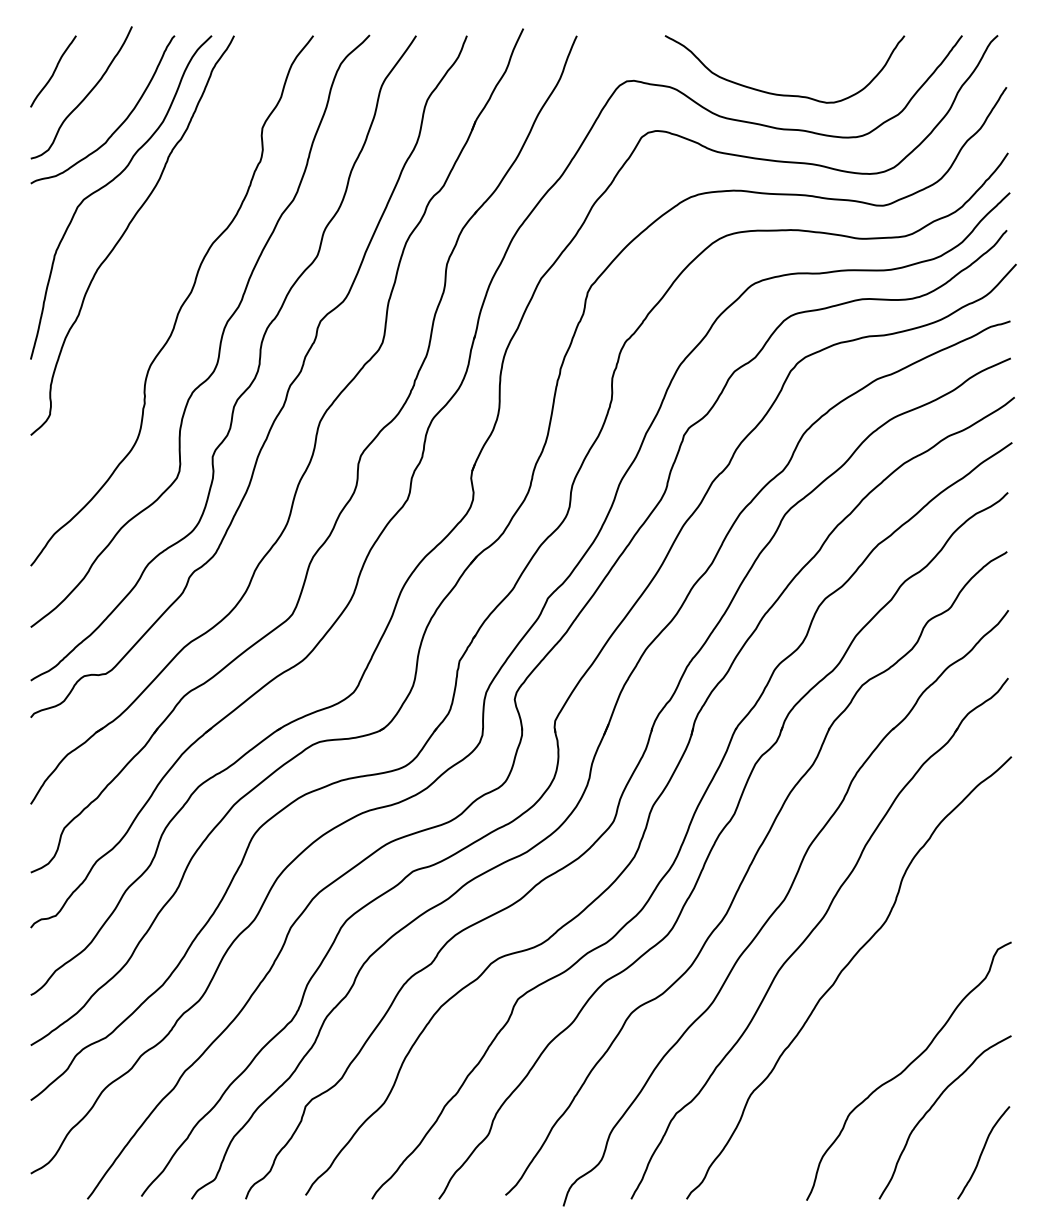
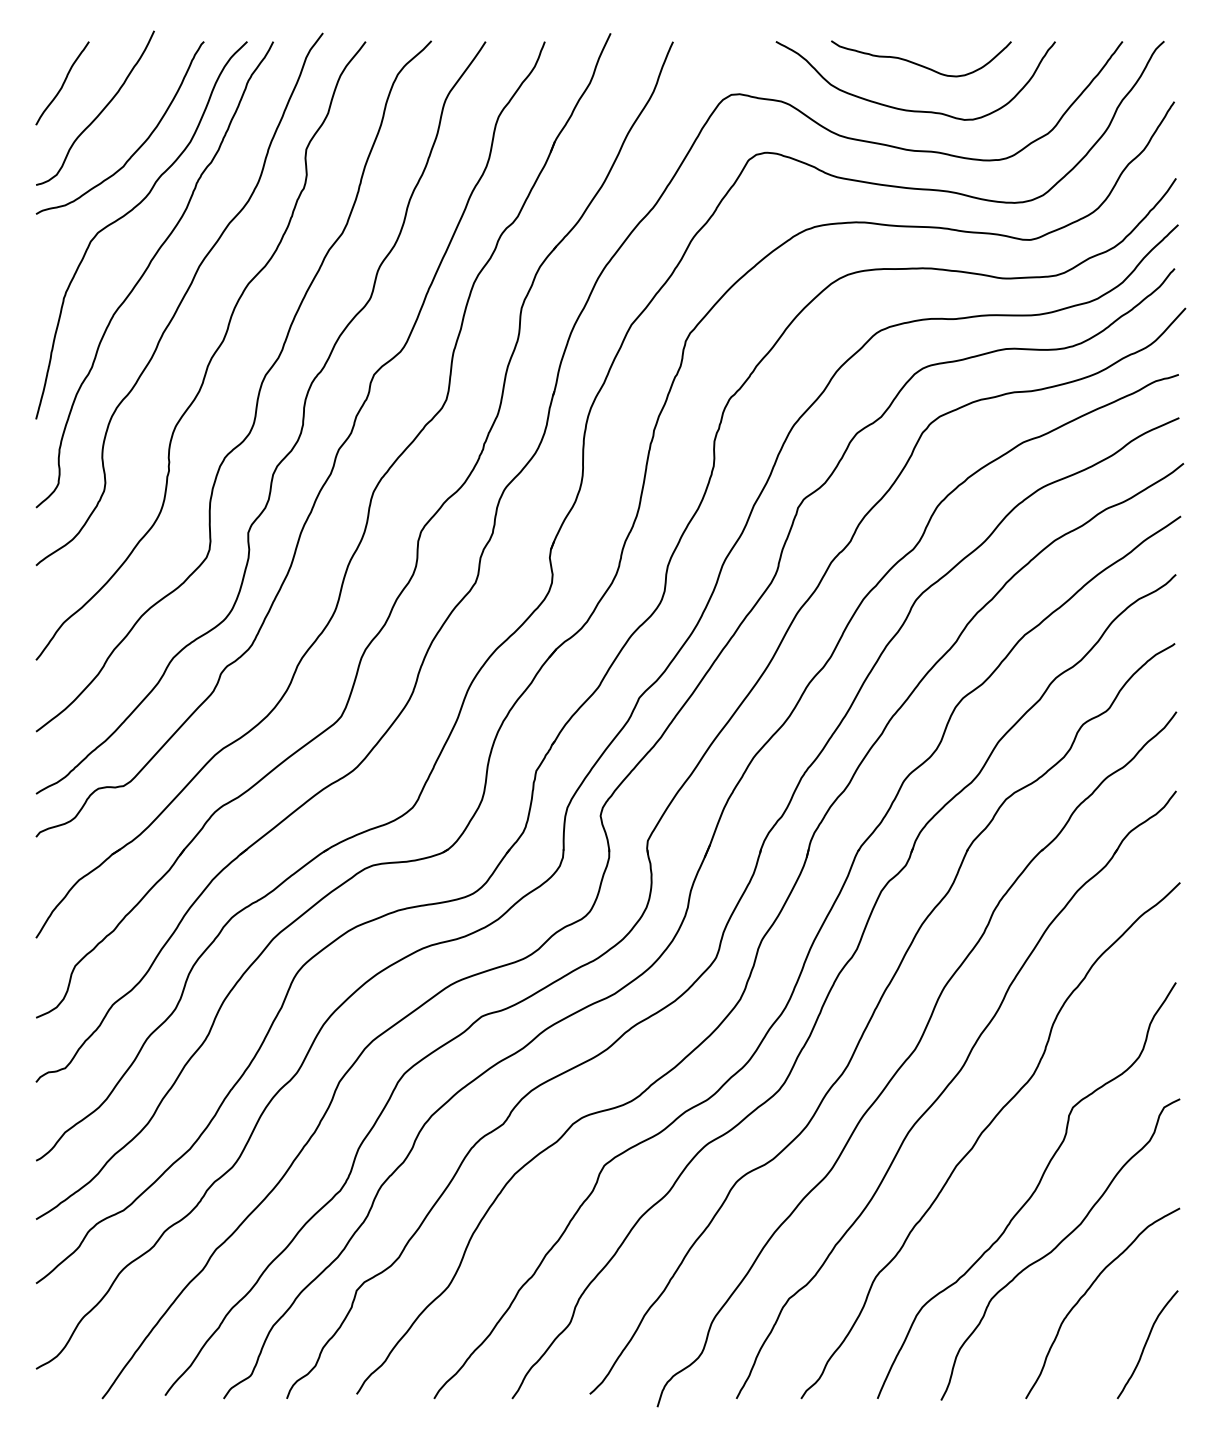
curve: (787, 54) -> (918, 63), added
curve: (154, 257) -> (180, 300), added
curve: (884, 1022) -> (1032, 1192), added

